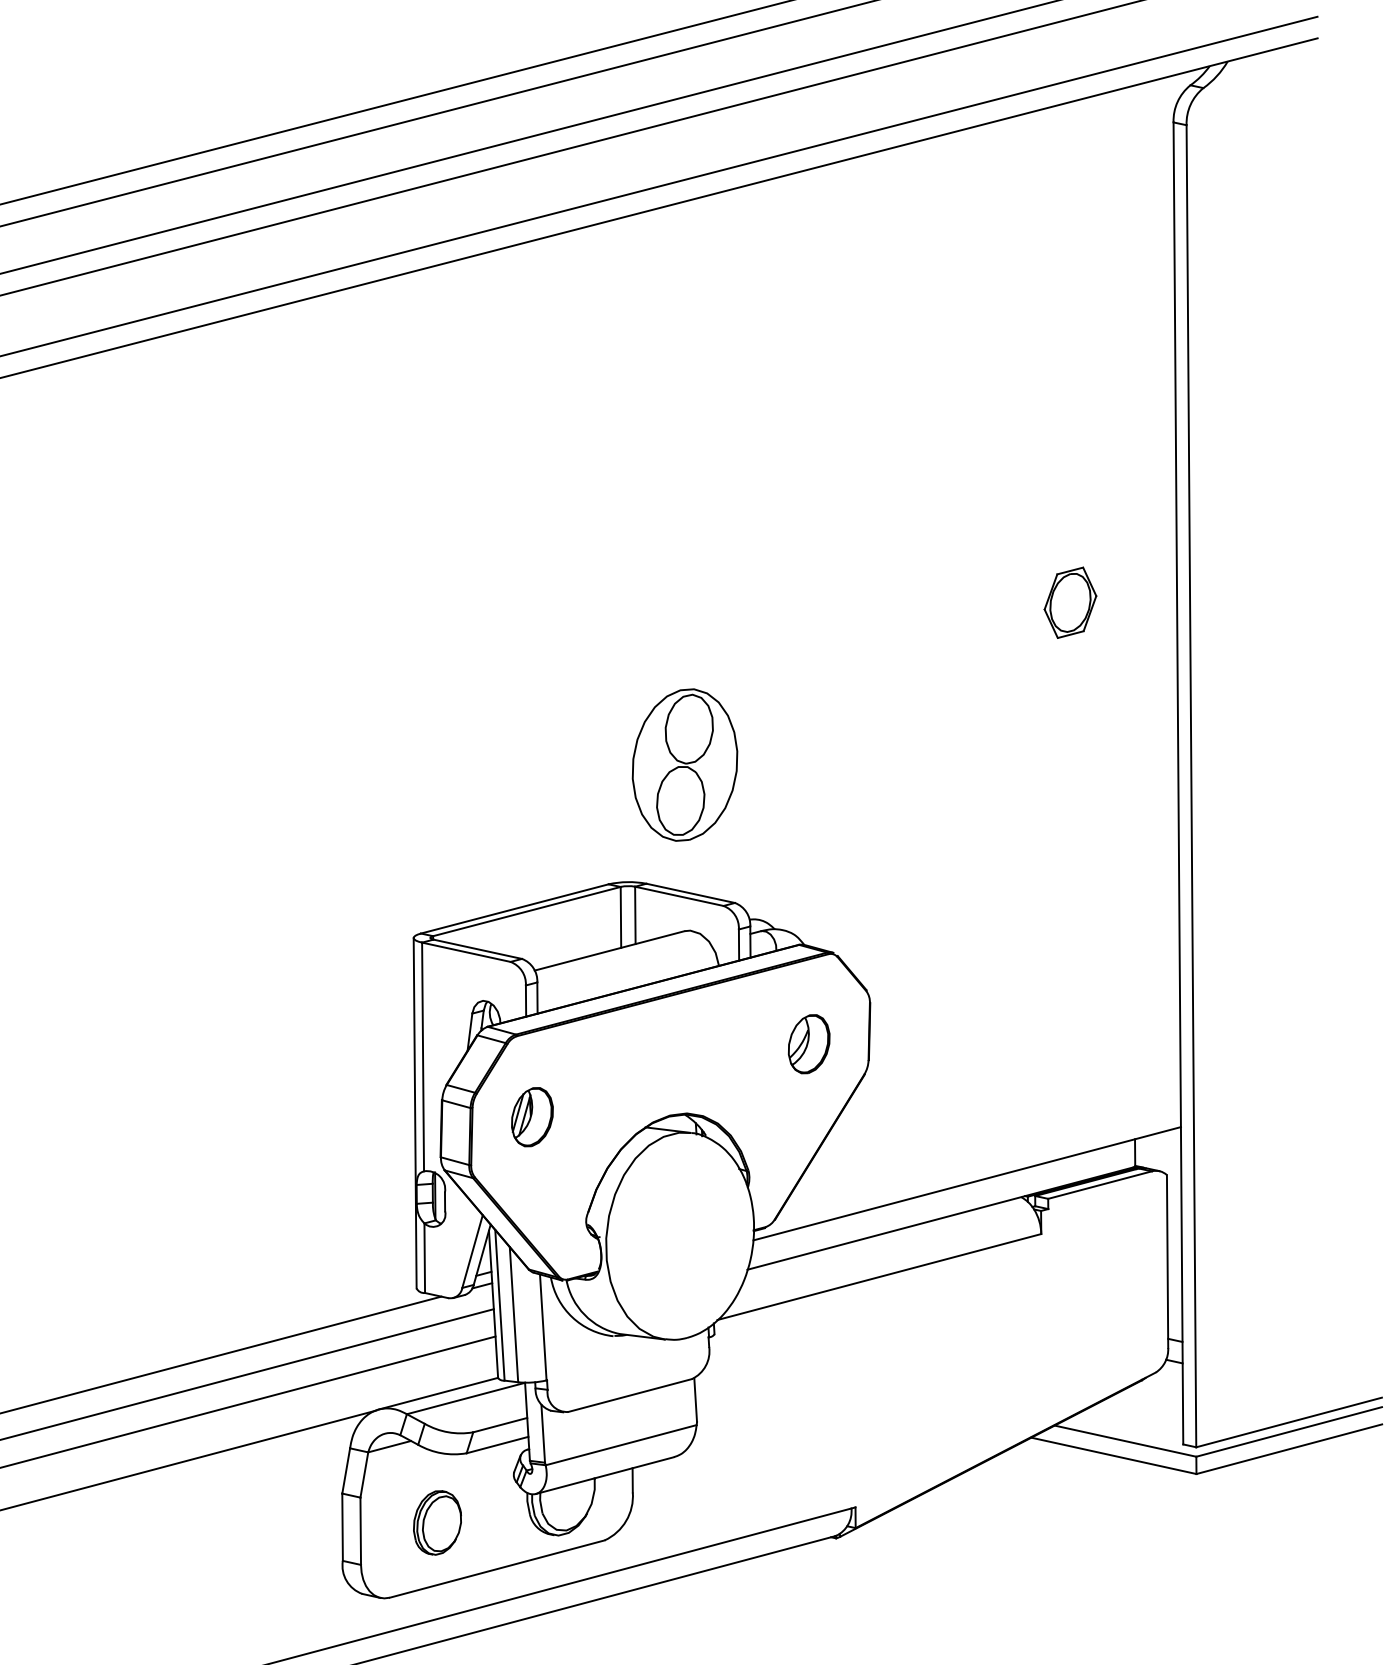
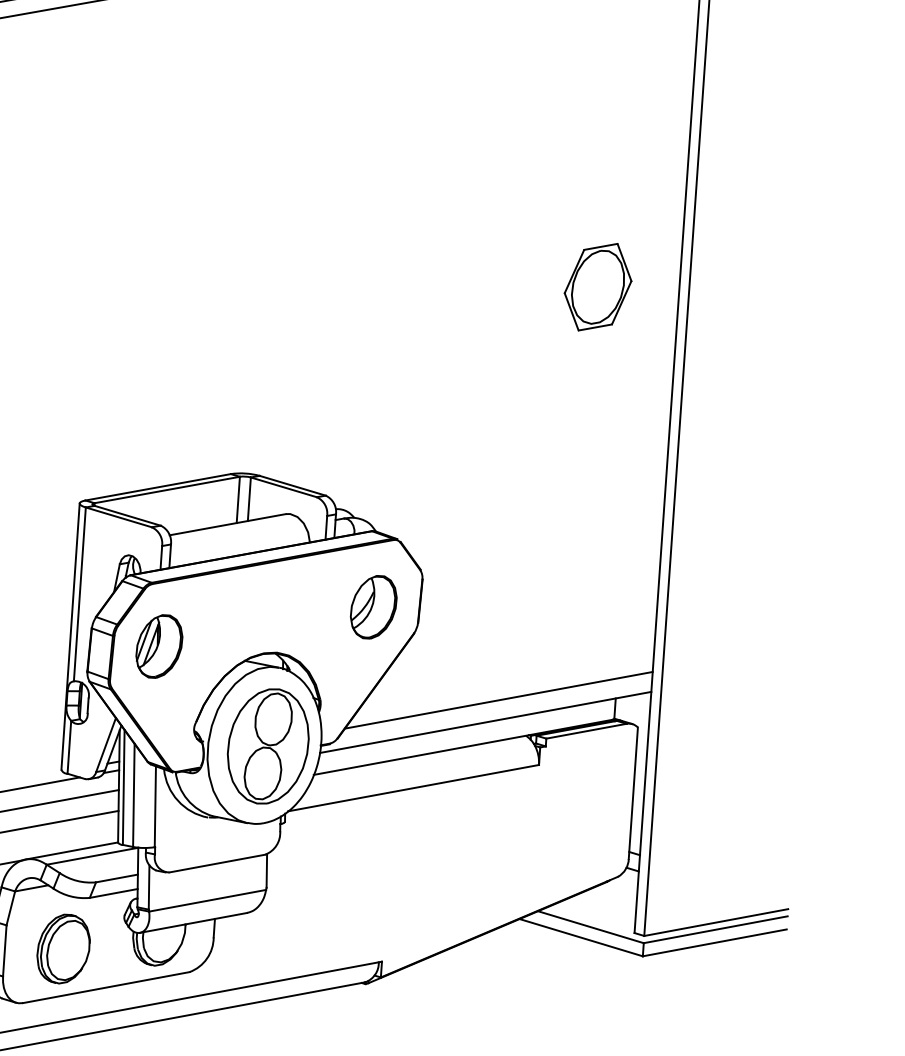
part: (1070, 602) -> (598, 287), size x1.67
part: (684, 764) -> (267, 745), moved
part: (809, 1043) -> (374, 606), size x1.43
part: (532, 1116) -> (159, 645), size x1.43
line: (981, 1153) -> (498, 700), added
part: (437, 1522) -> (63, 948), size x1.43

